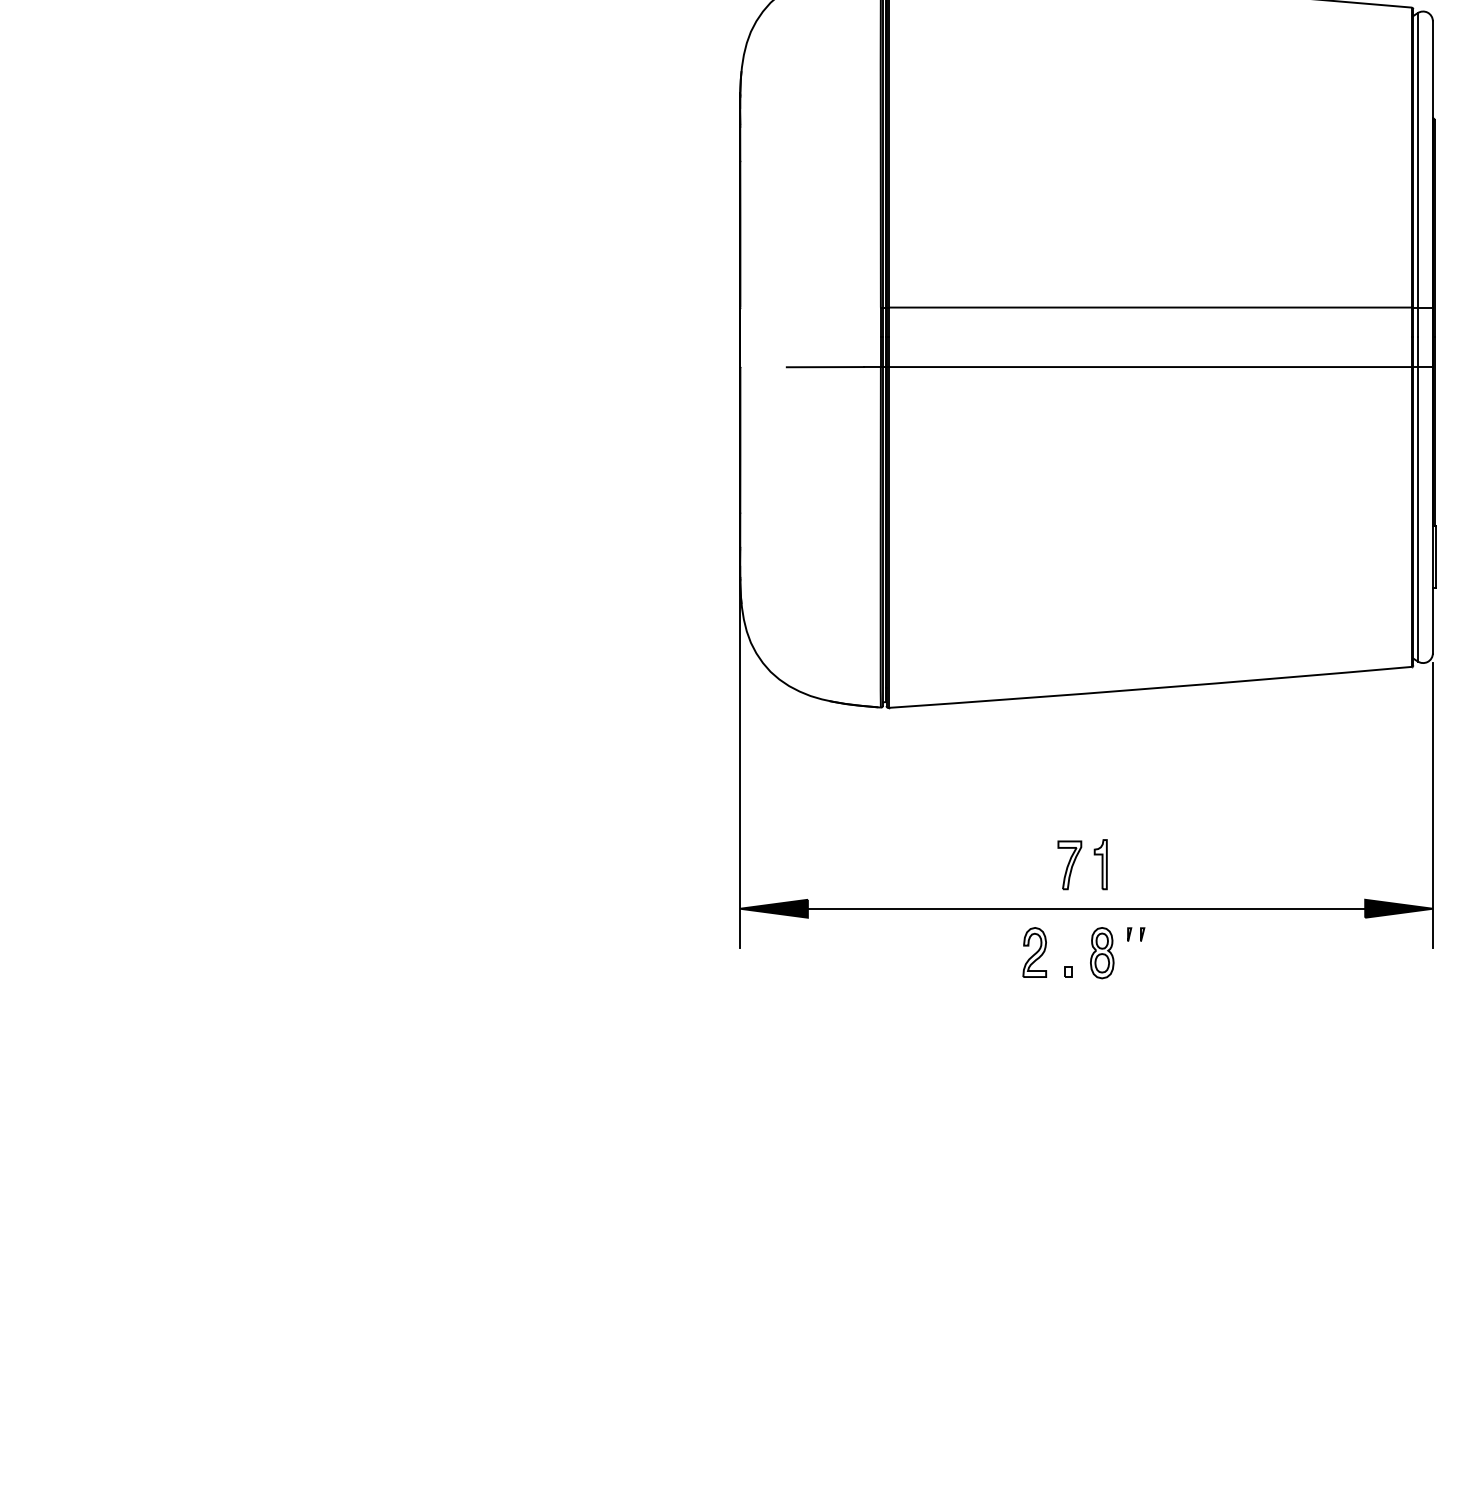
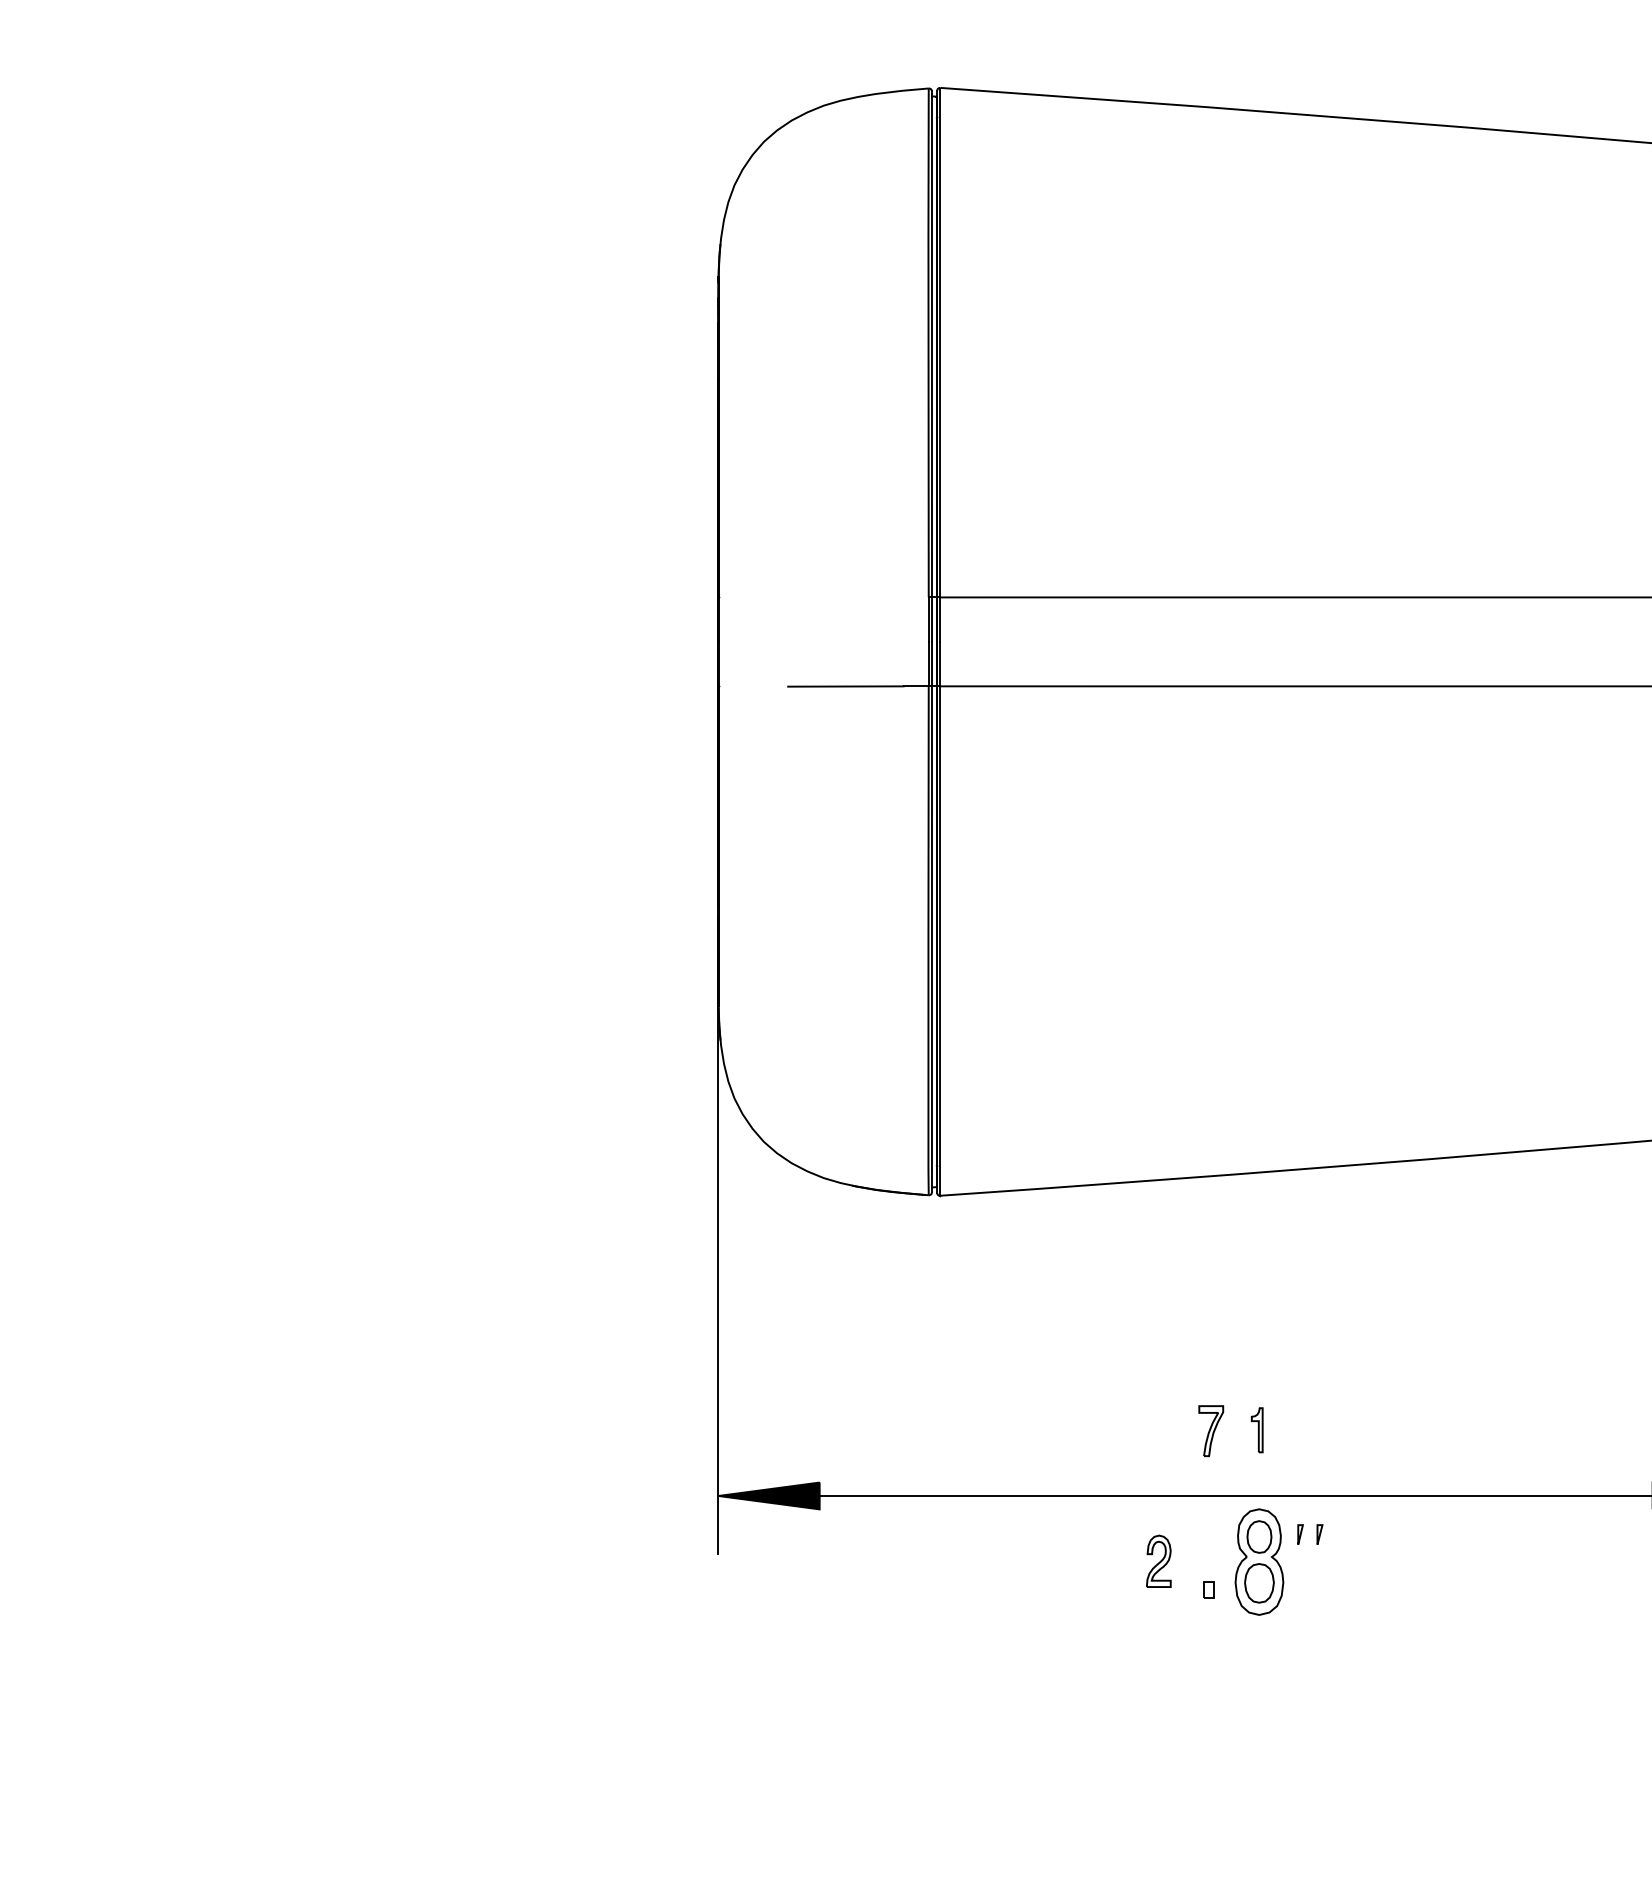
part: (1100, 864) -> (1256, 1429), size x0.6
part: (1069, 865) -> (1210, 1431), size x0.7
part: (1034, 952) -> (1158, 1561), size x0.7
part: (1102, 953) -> (1259, 1562), size x1.4

